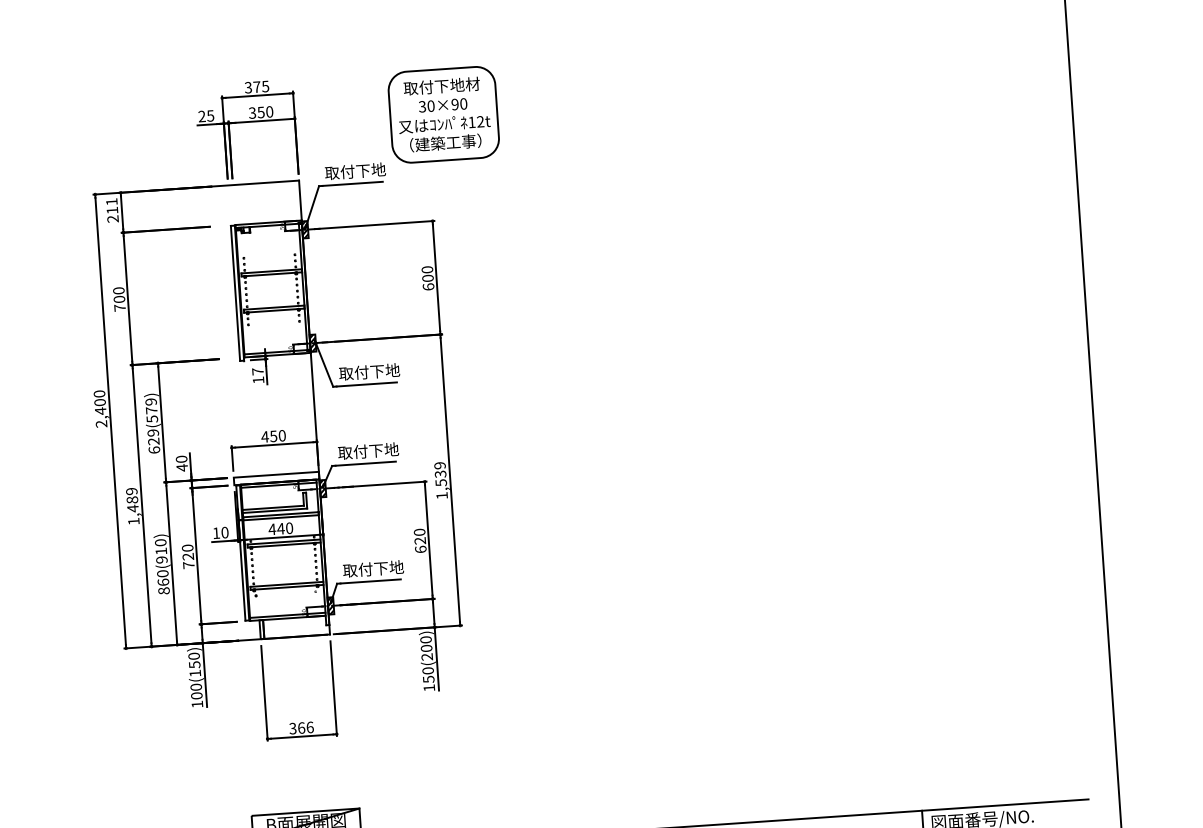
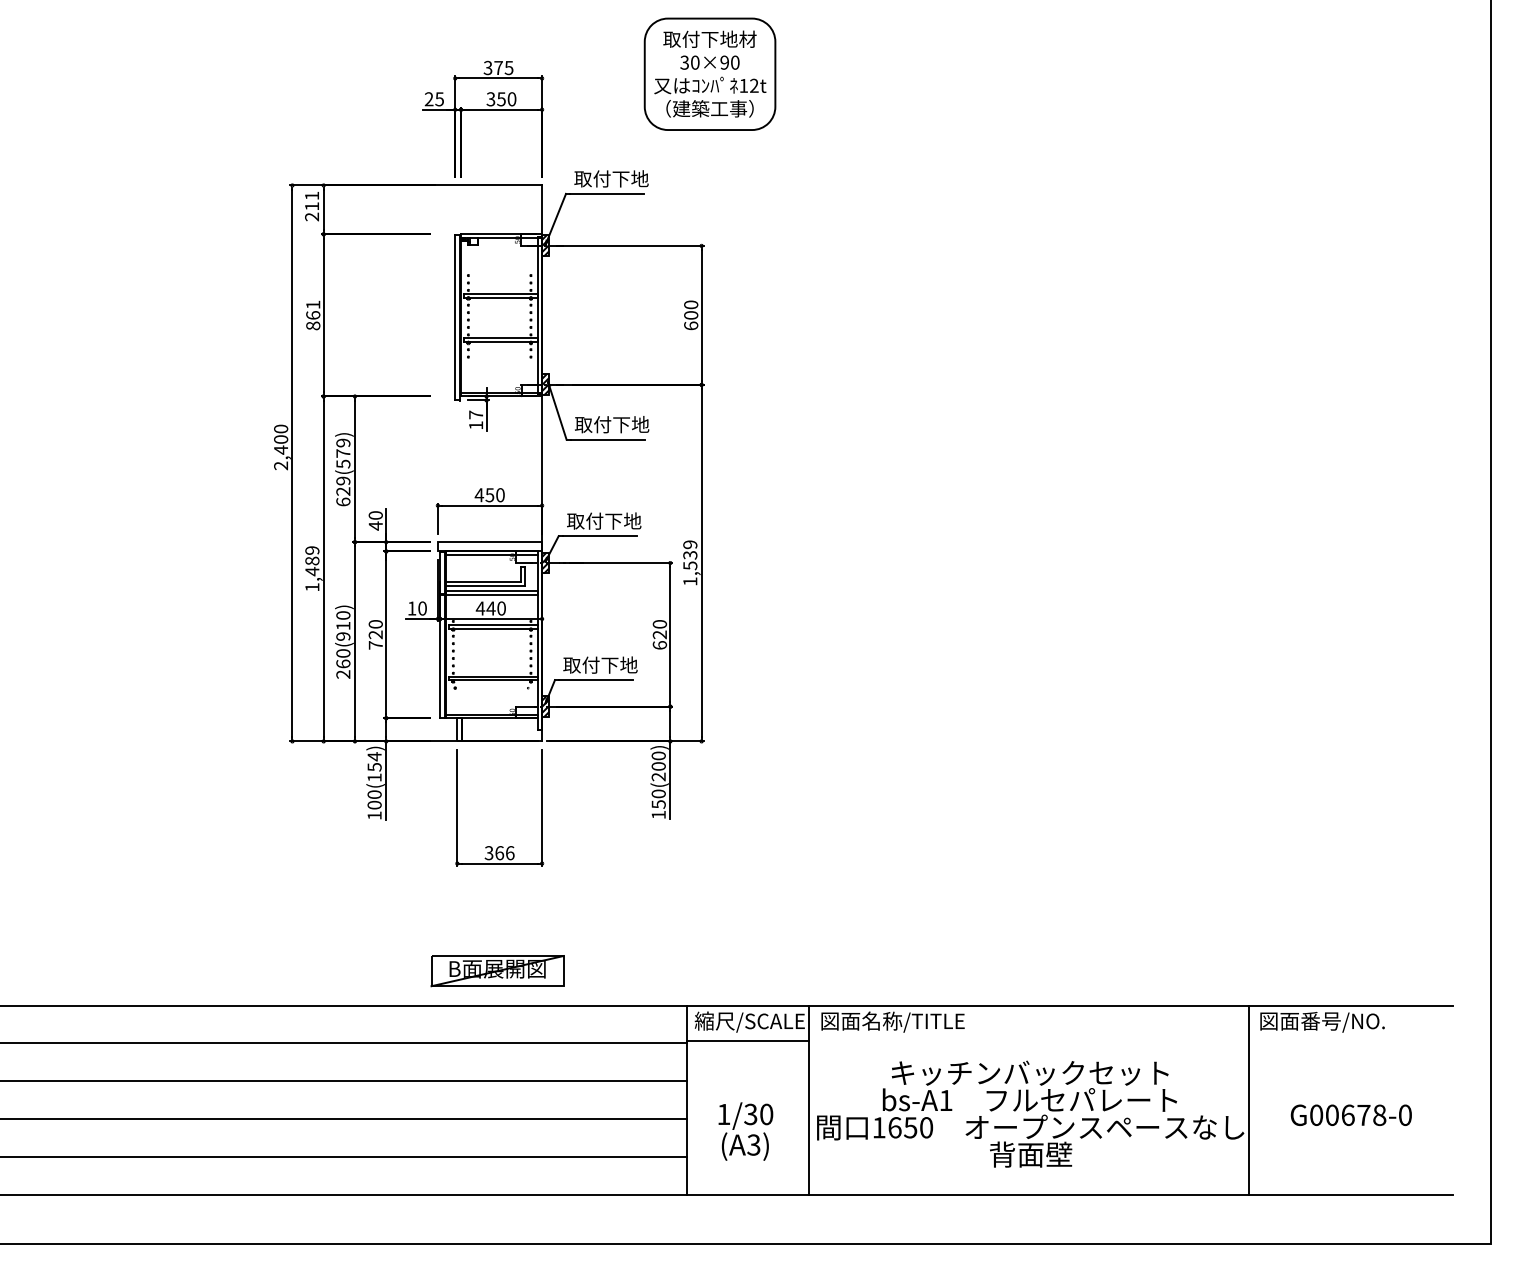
part: (443, 114) -> (709, 73), moved
text: (119, 299) -> (313, 315), 700 -> 861
text: (164, 590) -> (343, 674), 860(910) -> 260(910)
text: (194, 656) -> (374, 756), 100(150) -> 100(154)

